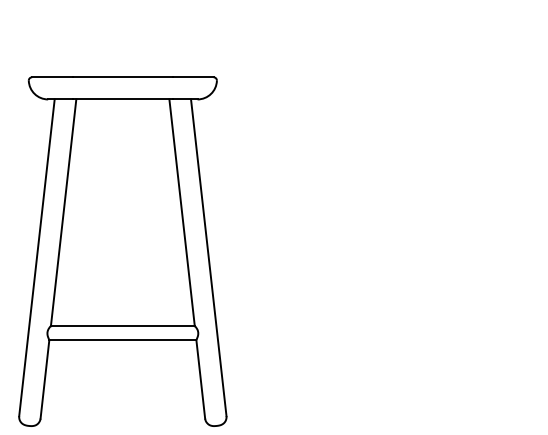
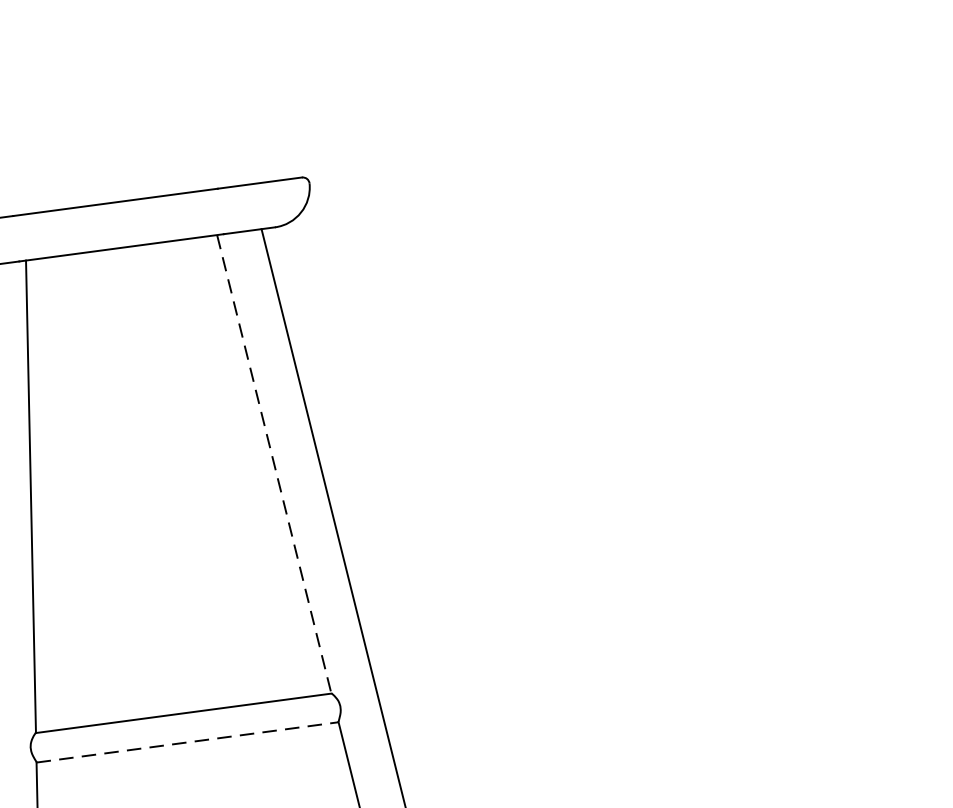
line: (182, 213) -> (275, 465), solid -> dashed
line: (122, 340) -> (186, 742), solid -> dashed

